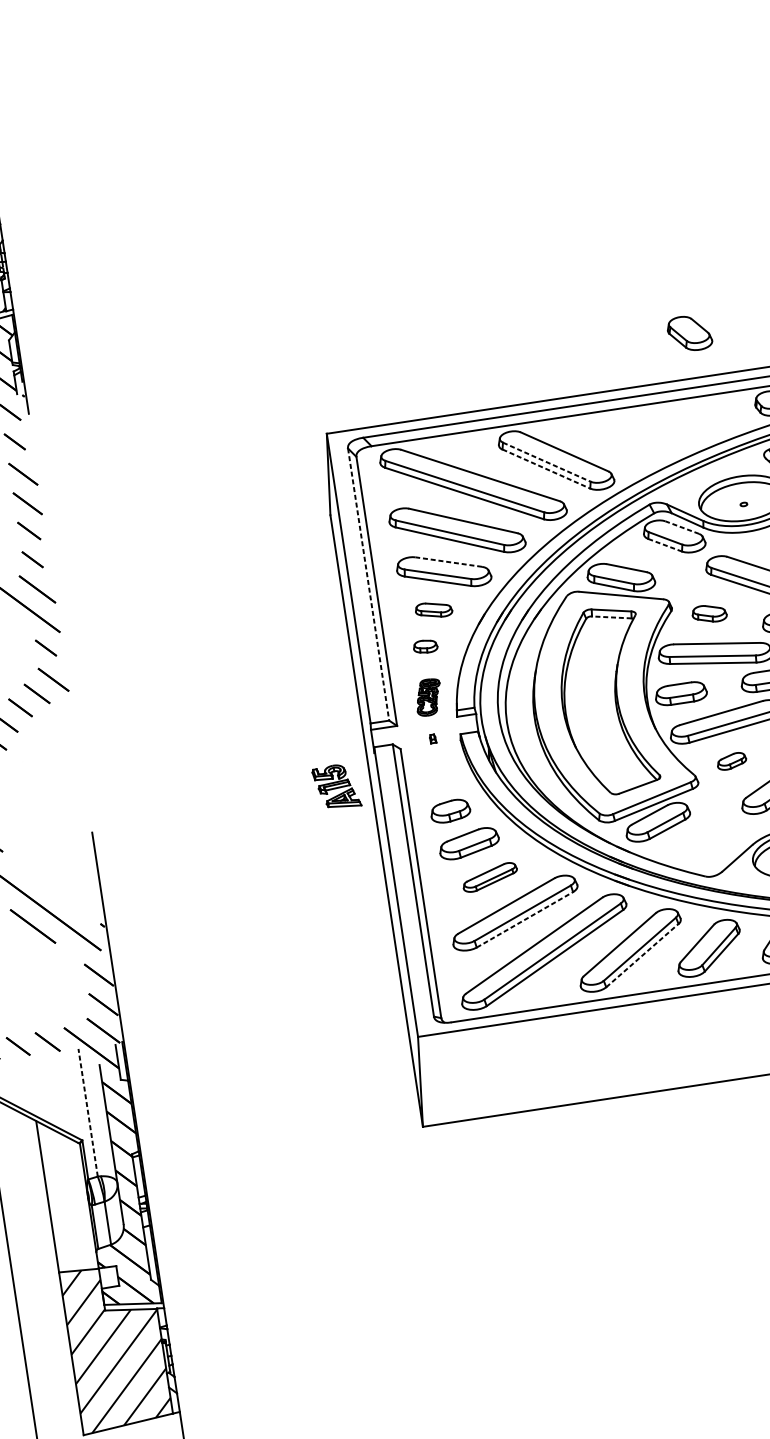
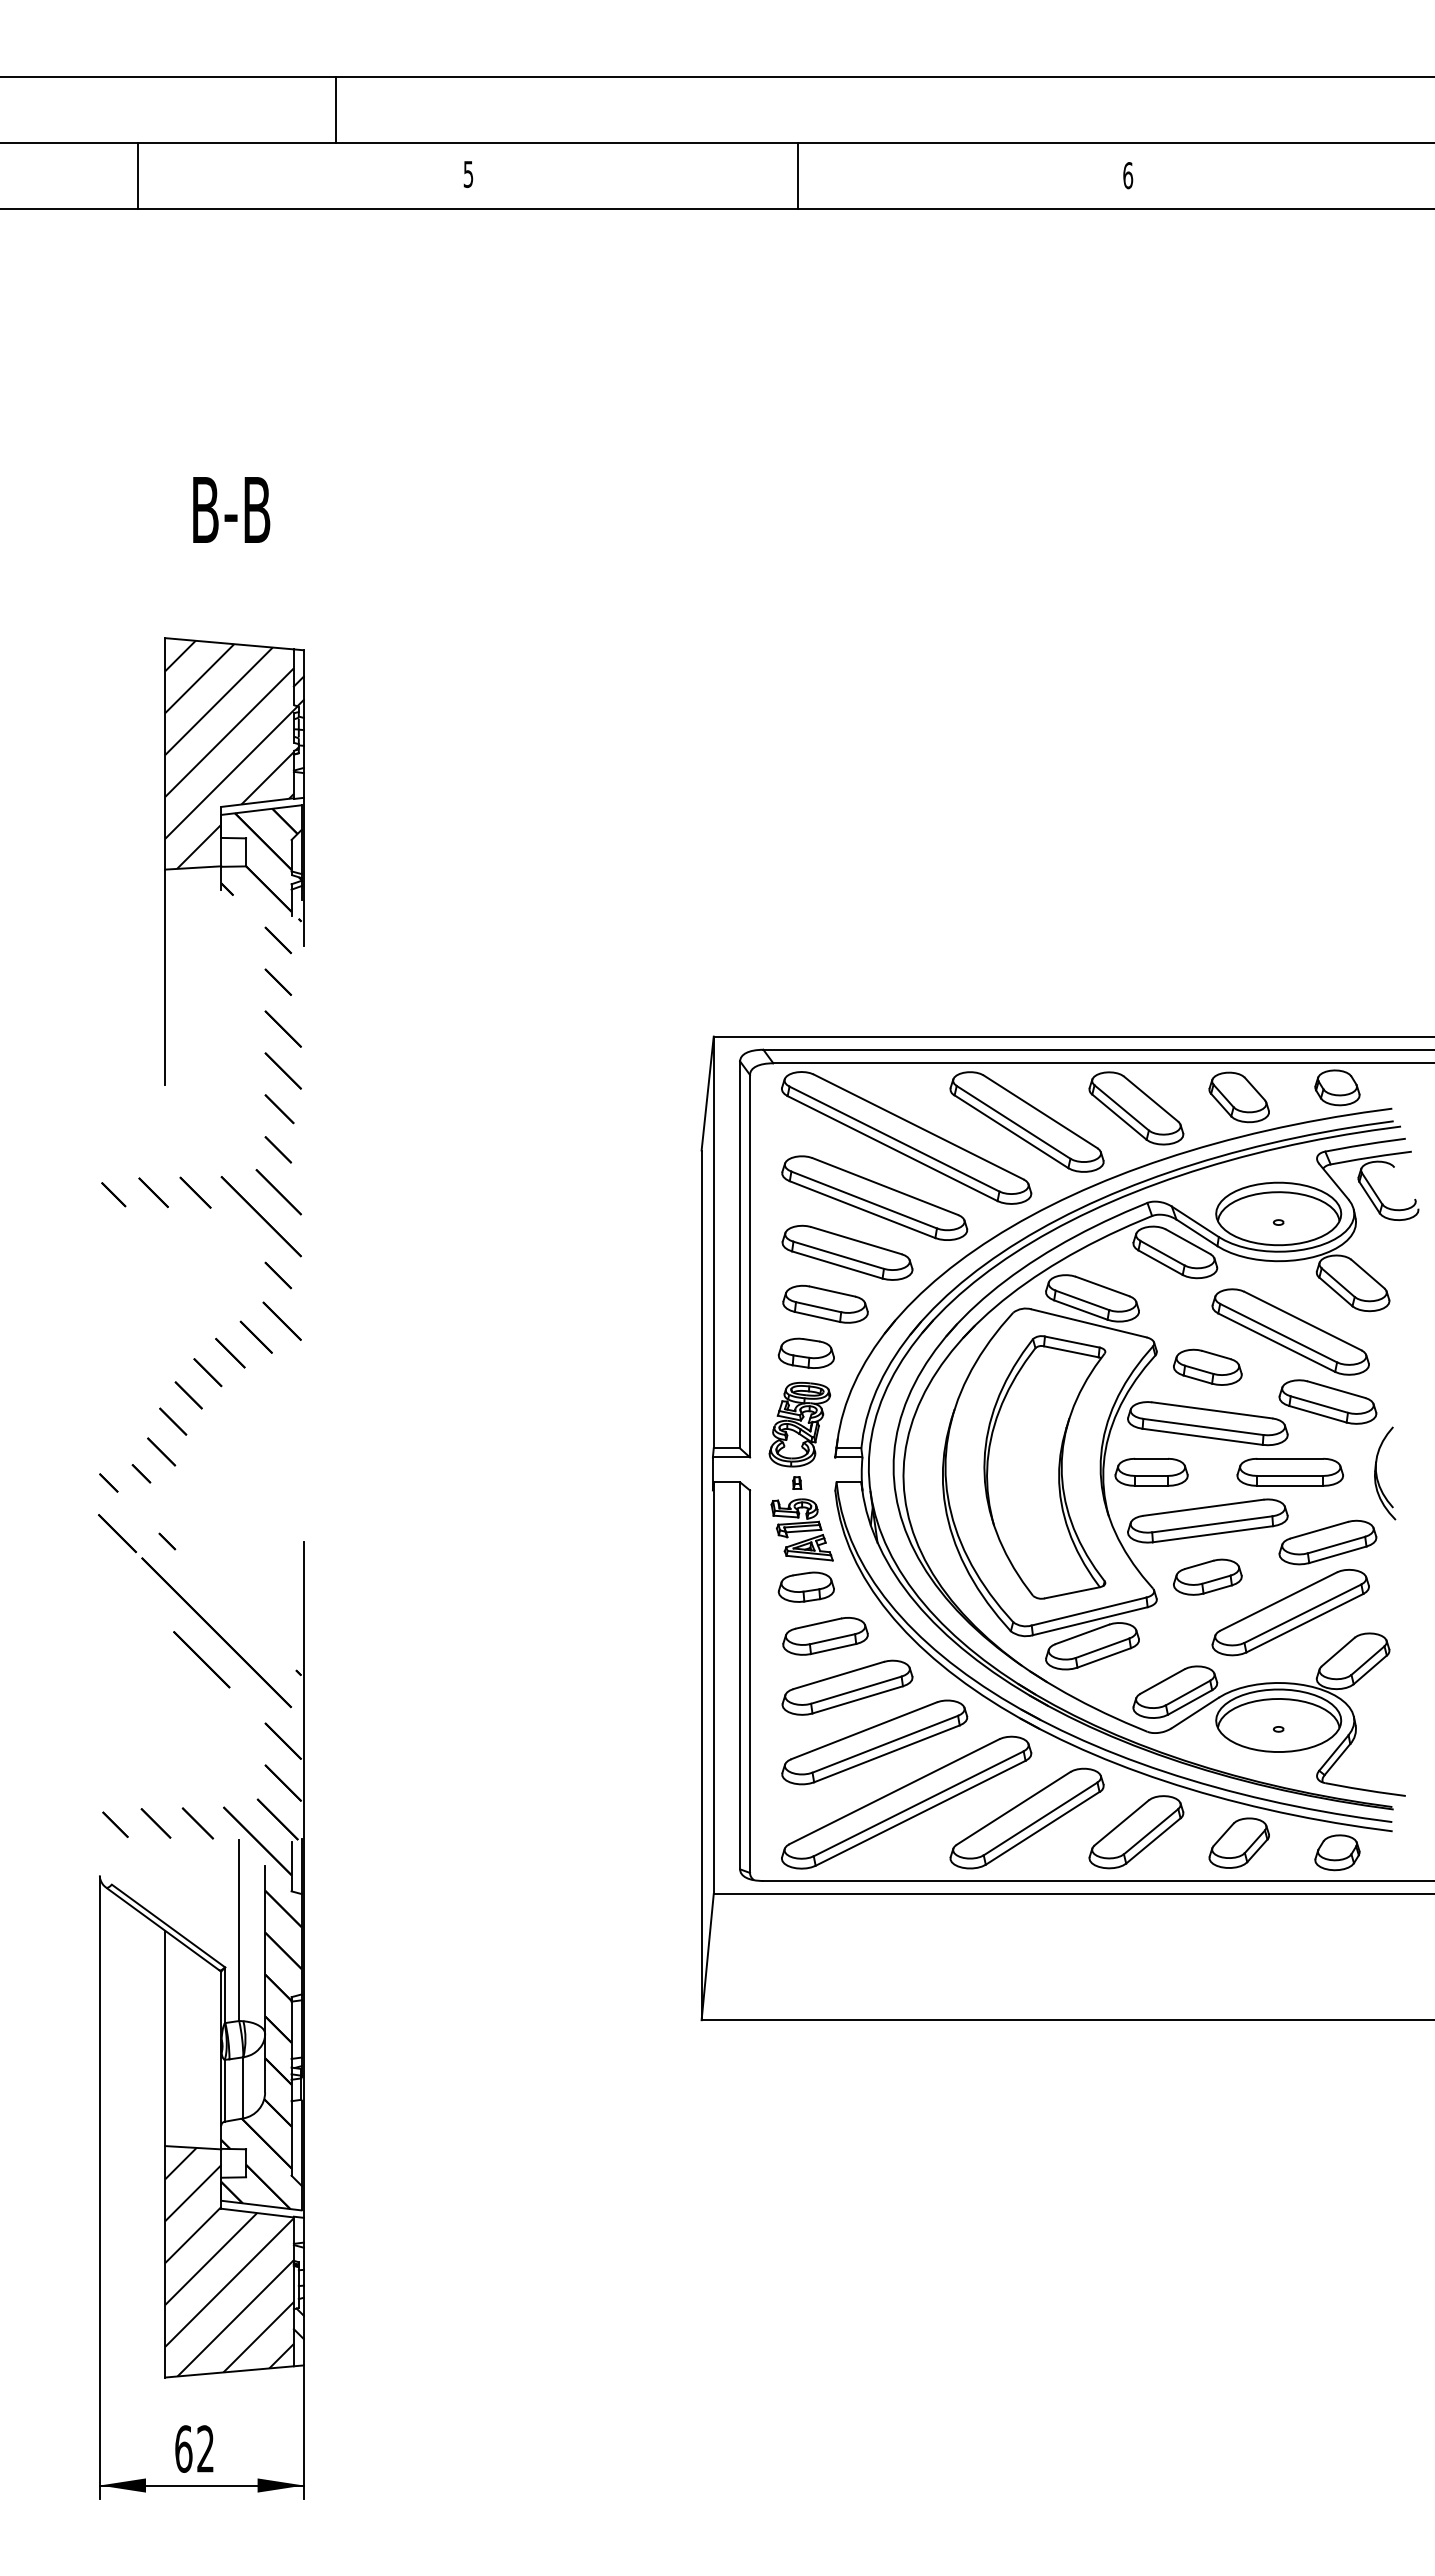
part: (689, 333) -> (1238, 1097), moved
part: (631, 439) -> (1136, 1108), added
line: (546, 462) -> (1013, 1122), dashed -> solid
line: (546, 468) -> (1011, 1131), dashed -> solid
line: (681, 527) -> (1187, 1241), dashed -> solid
line: (665, 545) -> (1161, 1262), dashed -> solid
line: (448, 562) -> (855, 1240), dashed -> solid
line: (368, 584) -> (740, 1254), dashed -> solid
part: (433, 609) -> (825, 1303), size x1.67
part: (709, 613) -> (1207, 1366), size x1.43
line: (611, 617) -> (1071, 1351), dashed -> solid
part: (424, 646) -> (805, 1352), size x1.67
part: (428, 697) -> (799, 1424), size x1.67
part: (731, 760) -> (1207, 1576), size x1.67
part: (336, 786) -> (801, 1529), moved
part: (721, 845) -> (1175, 1691), added
part: (490, 877) -> (847, 1687), size x1.67
line: (525, 919) -> (887, 1753), dashed -> solid
line: (642, 955) -> (1042, 1828), dashed -> solid
line: (88, 1112) -> (239, 1930), dashed -> solid

